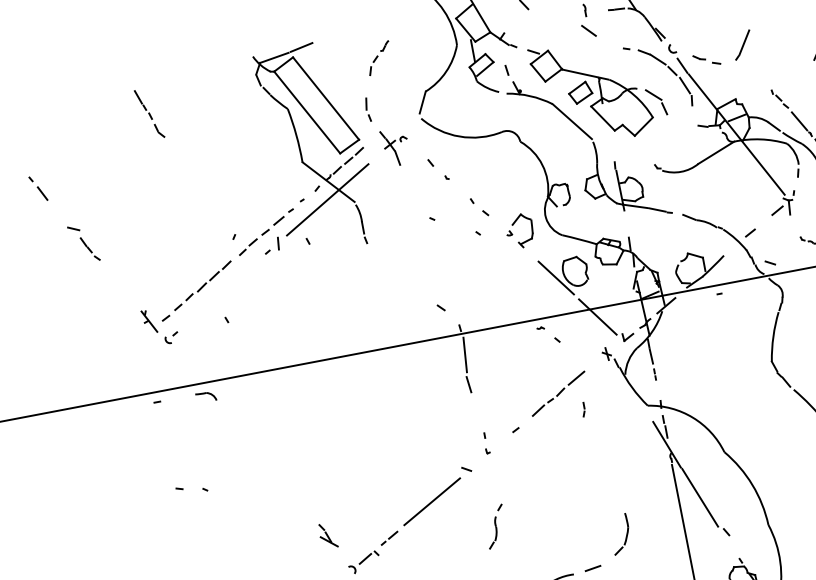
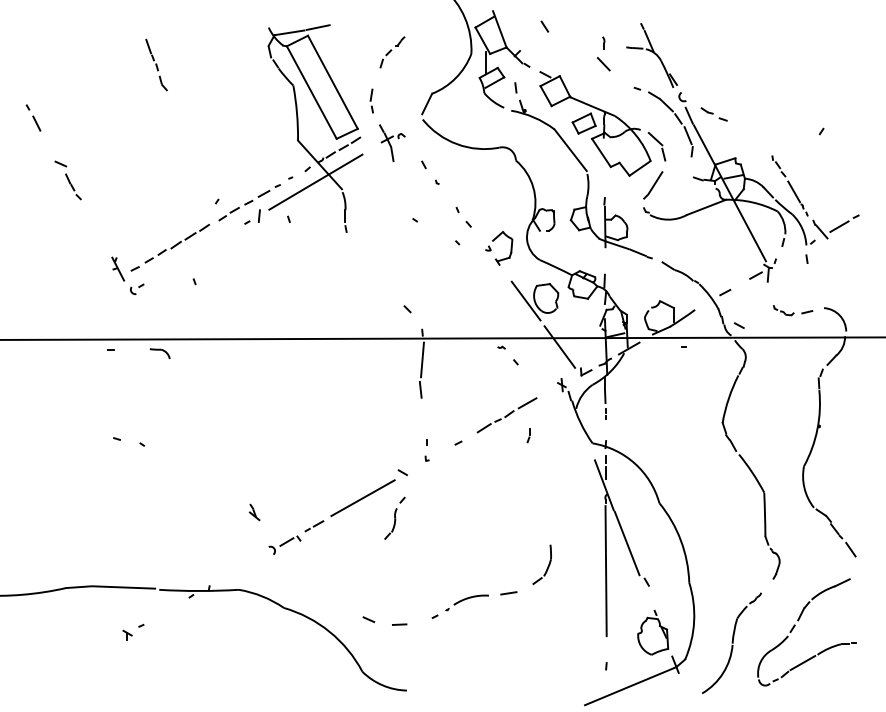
line: (742, 45) -> (653, 185), moved
part: (495, 525) -> (394, 517), moved
part: (328, 535) -> (254, 512), size x0.62

